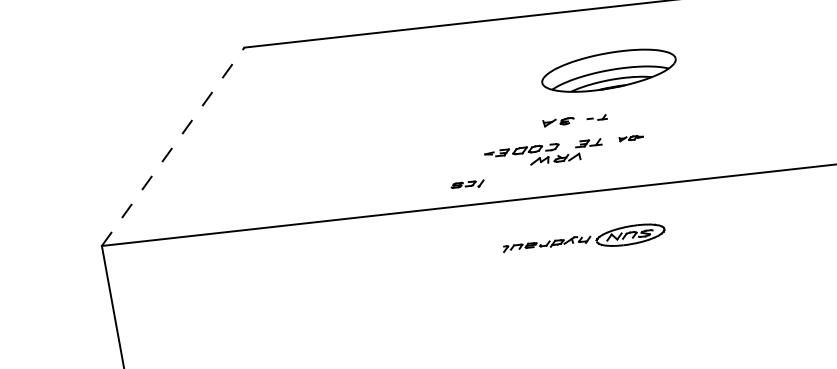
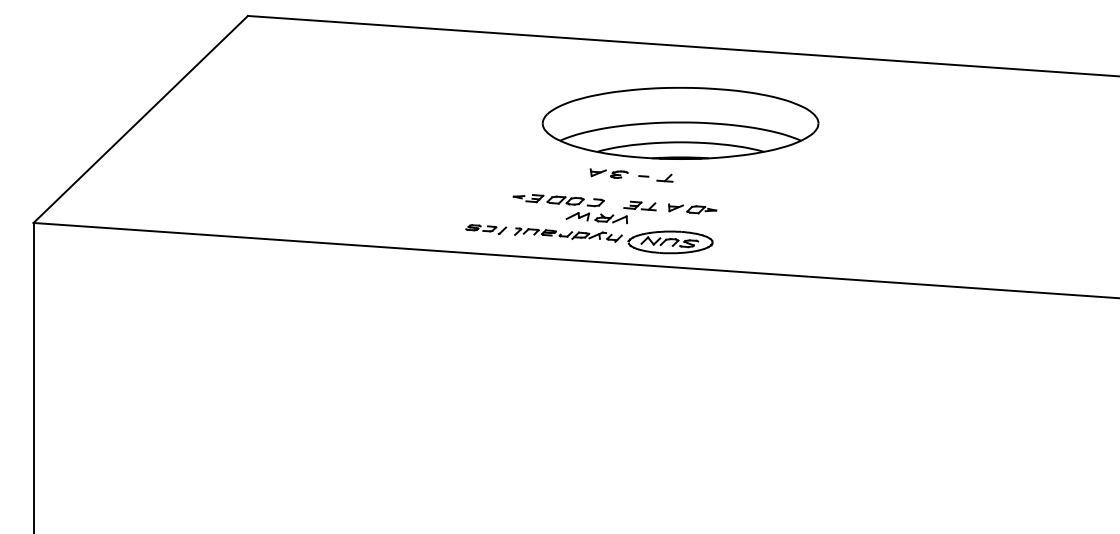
part: (608, 70) -> (680, 122), size x1.67
part: (596, 118) -> (655, 177), size x1.43
part: (631, 137) -> (692, 208), size x1.67
line: (172, 146) -> (140, 119), dashed -> solid
part: (584, 242) -> (613, 240), moved

